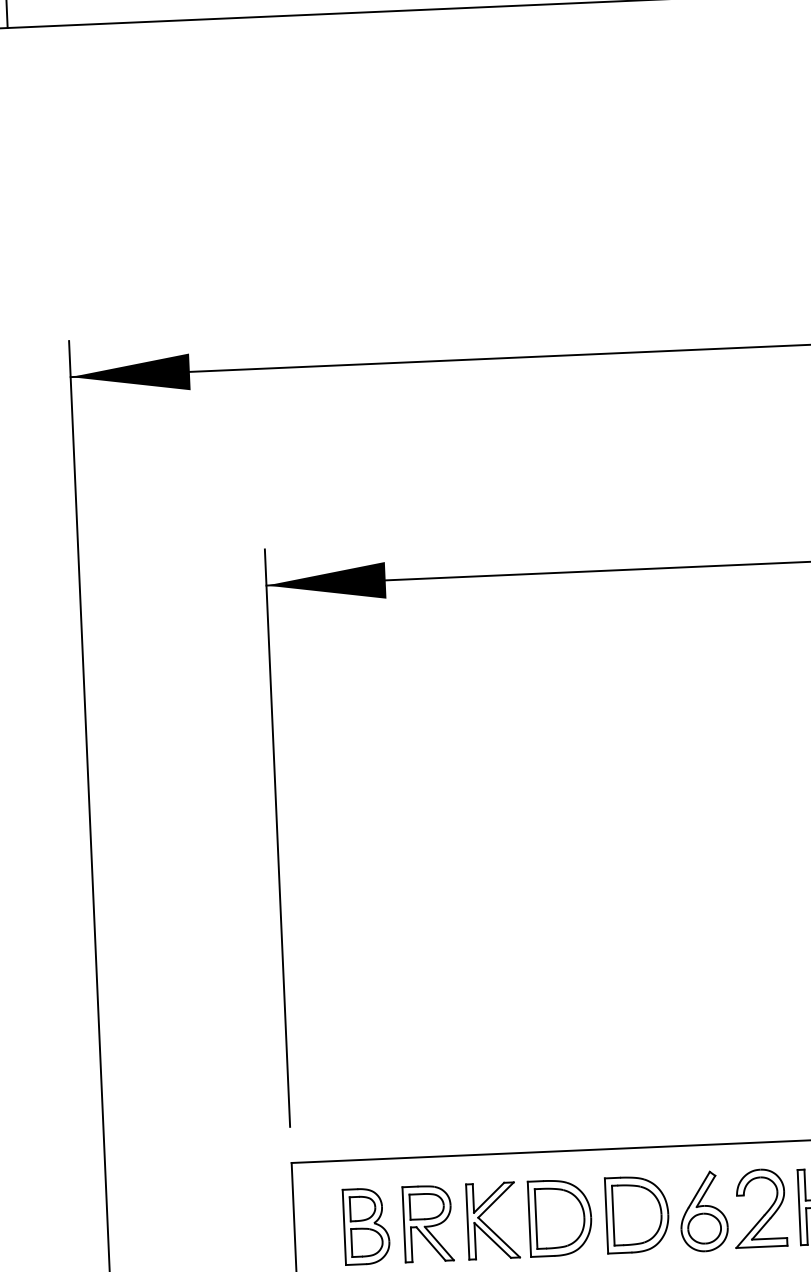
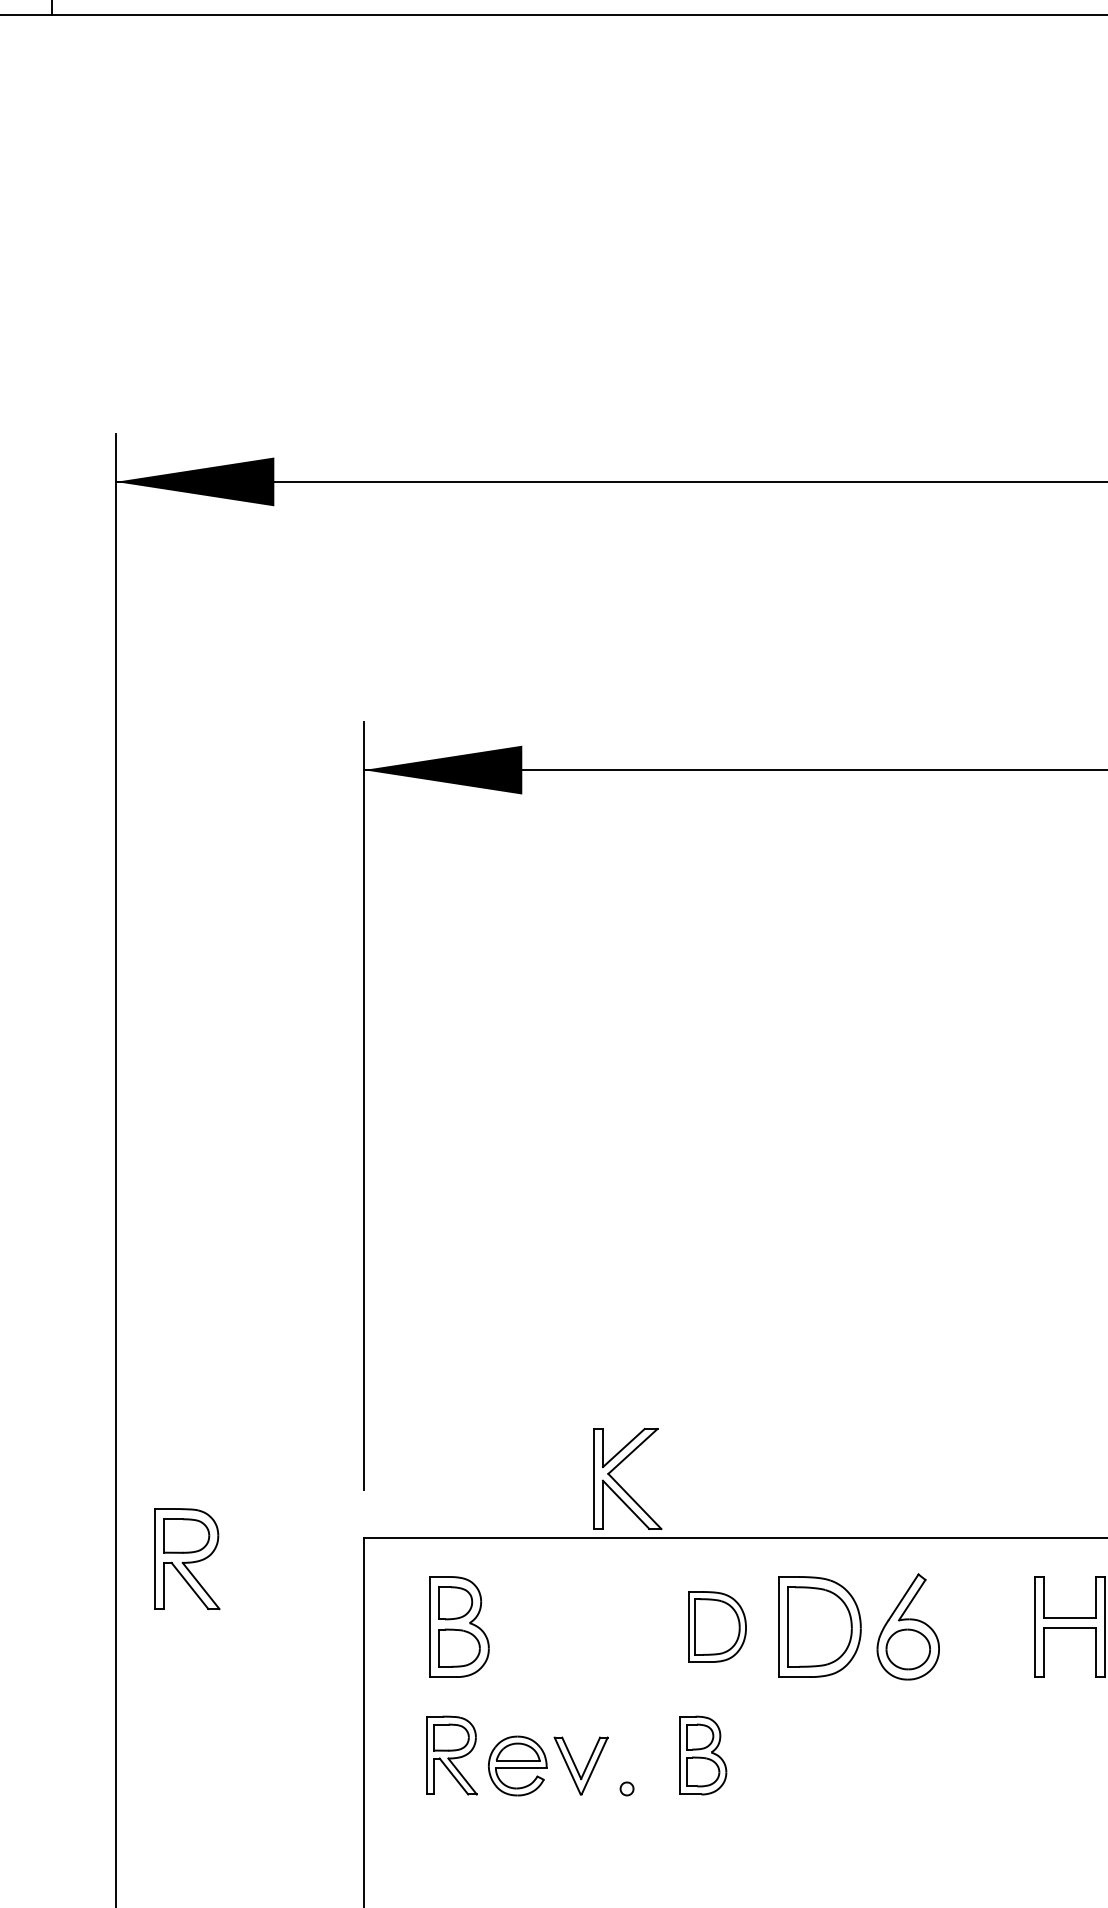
part: (765, 1213) -> (989, 1632), removed
part: (560, 1217) -> (717, 1626), size x0.7
part: (428, 1224) -> (187, 1559), moved
part: (487, 1226) -> (620, 1485), moved

